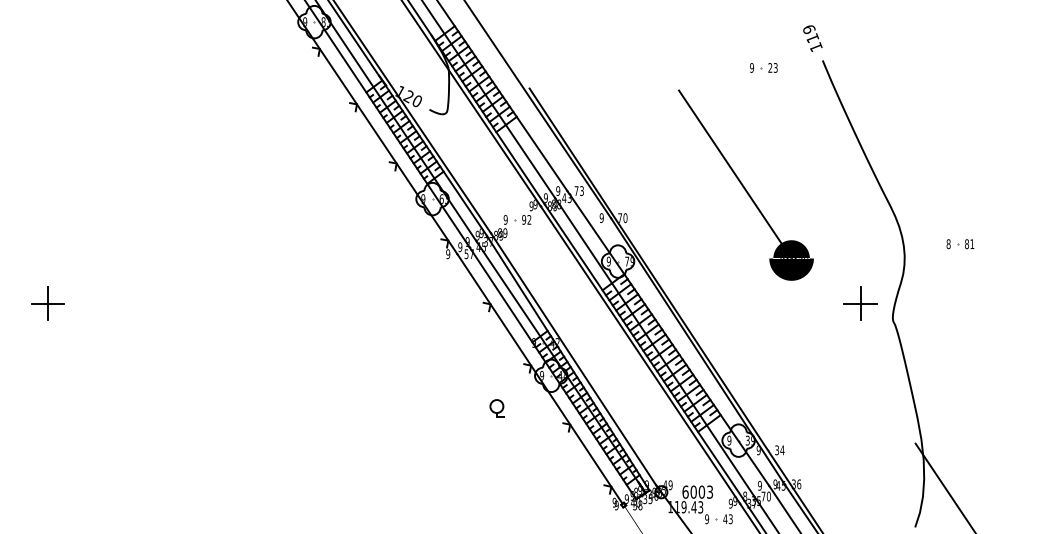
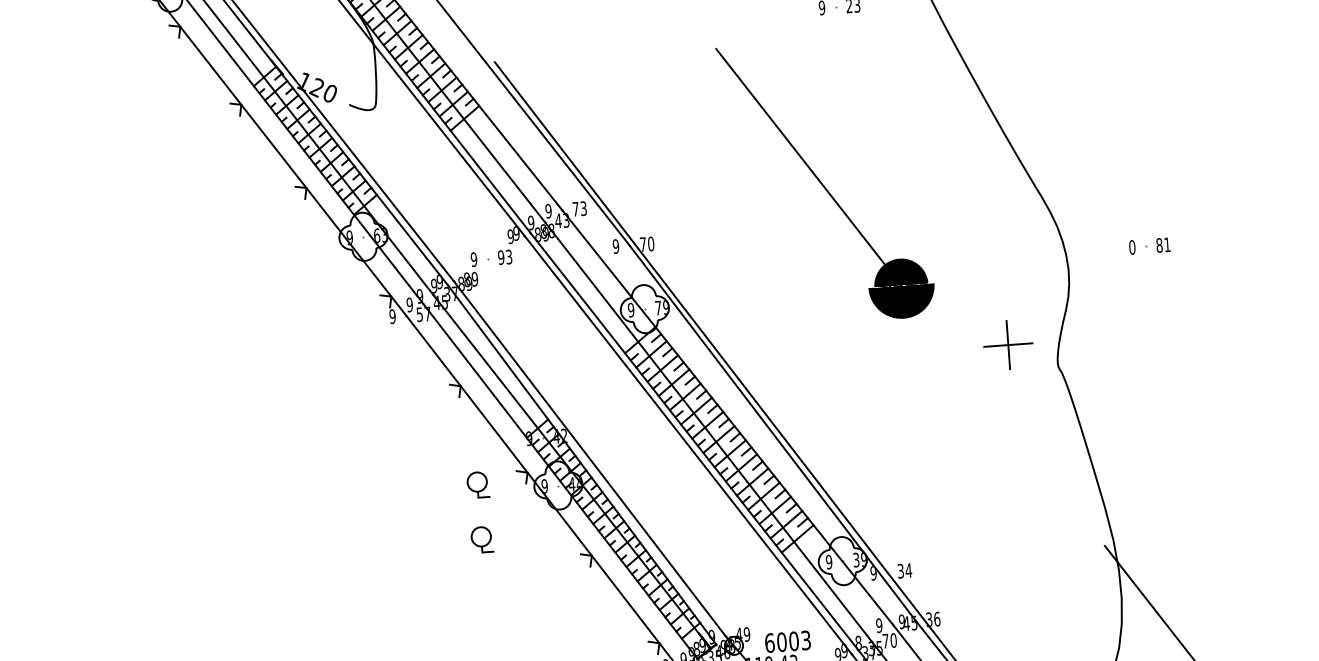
text: (529, 219) -> (509, 256), 92 -> 93
text: (948, 243) -> (1132, 246), 8 -> 0
part: (496, 371) -> (476, 485), added

